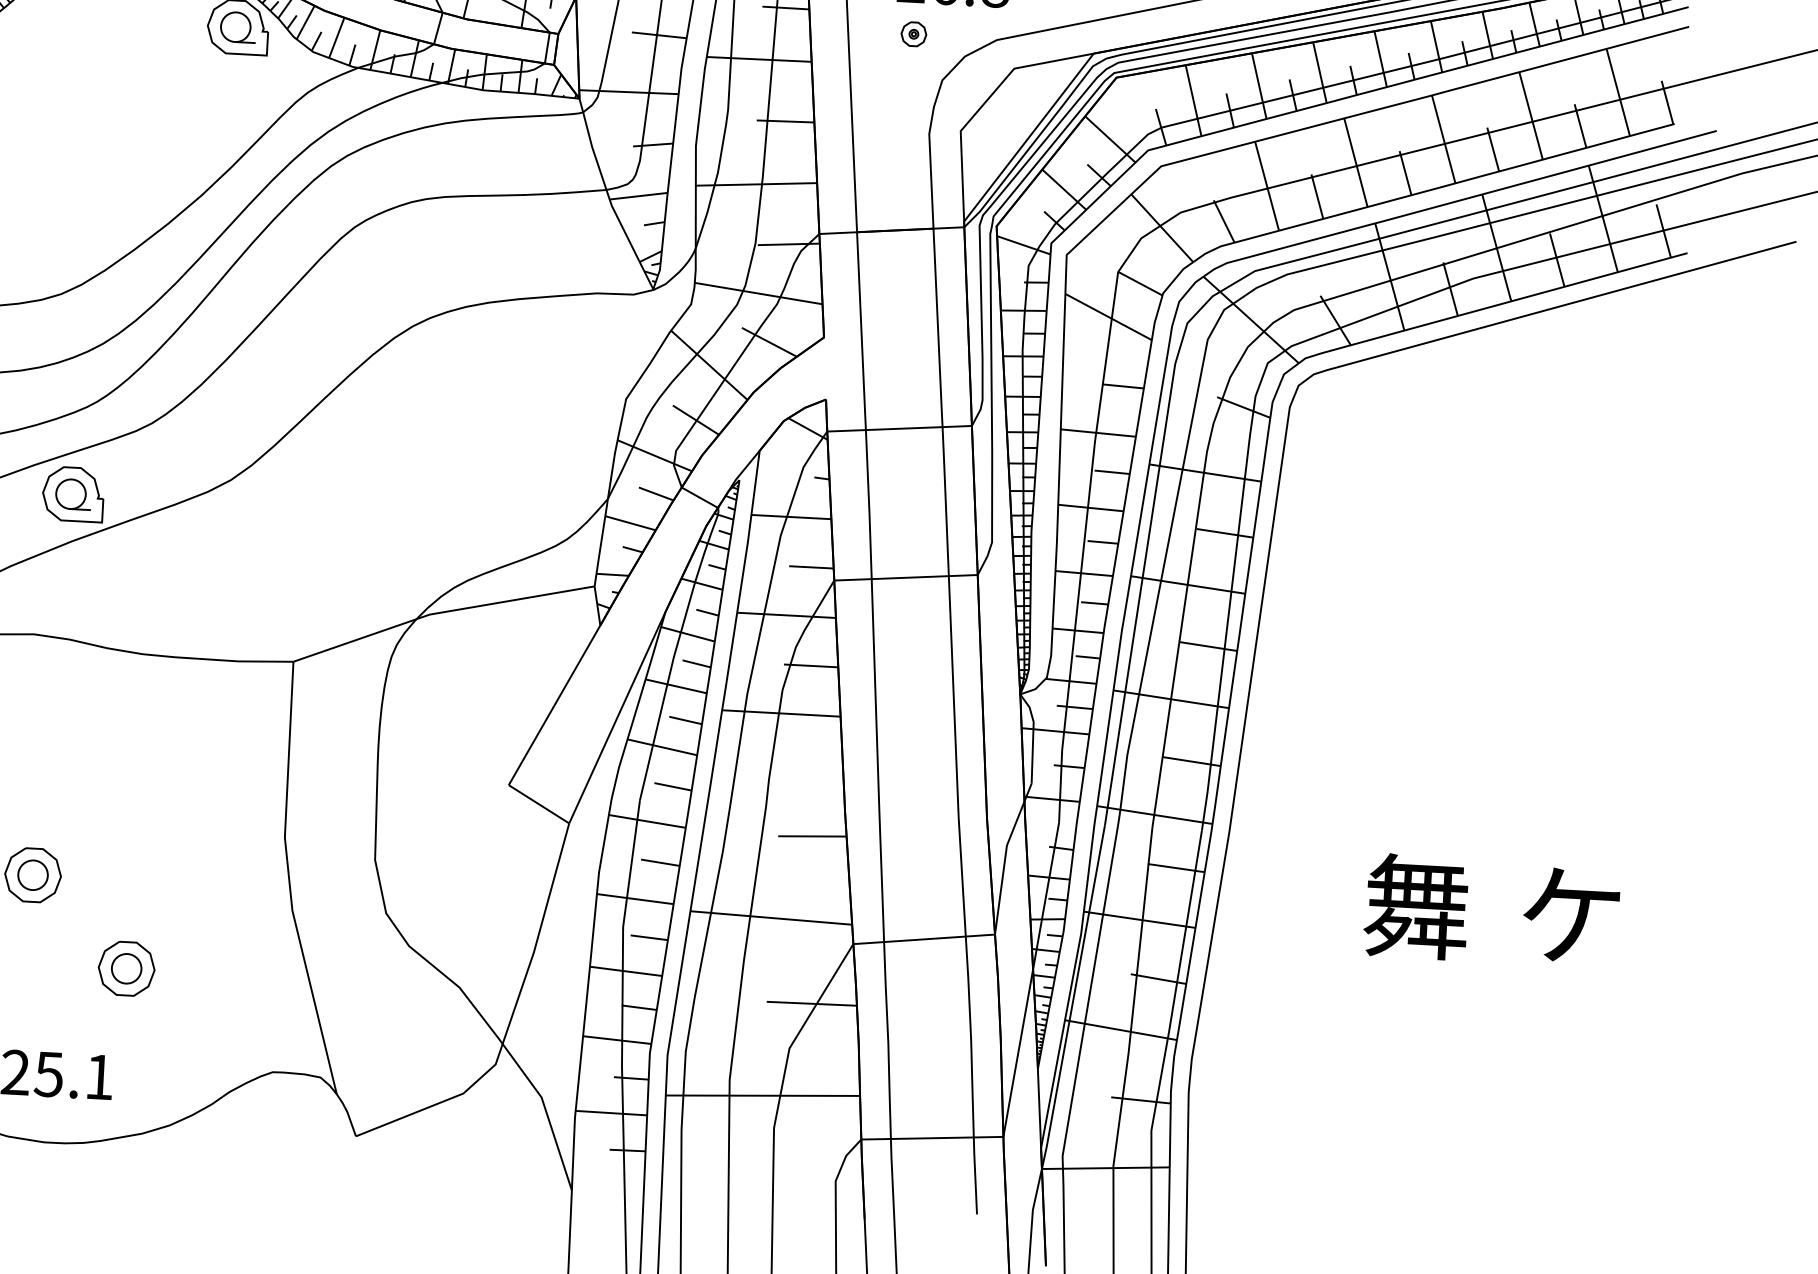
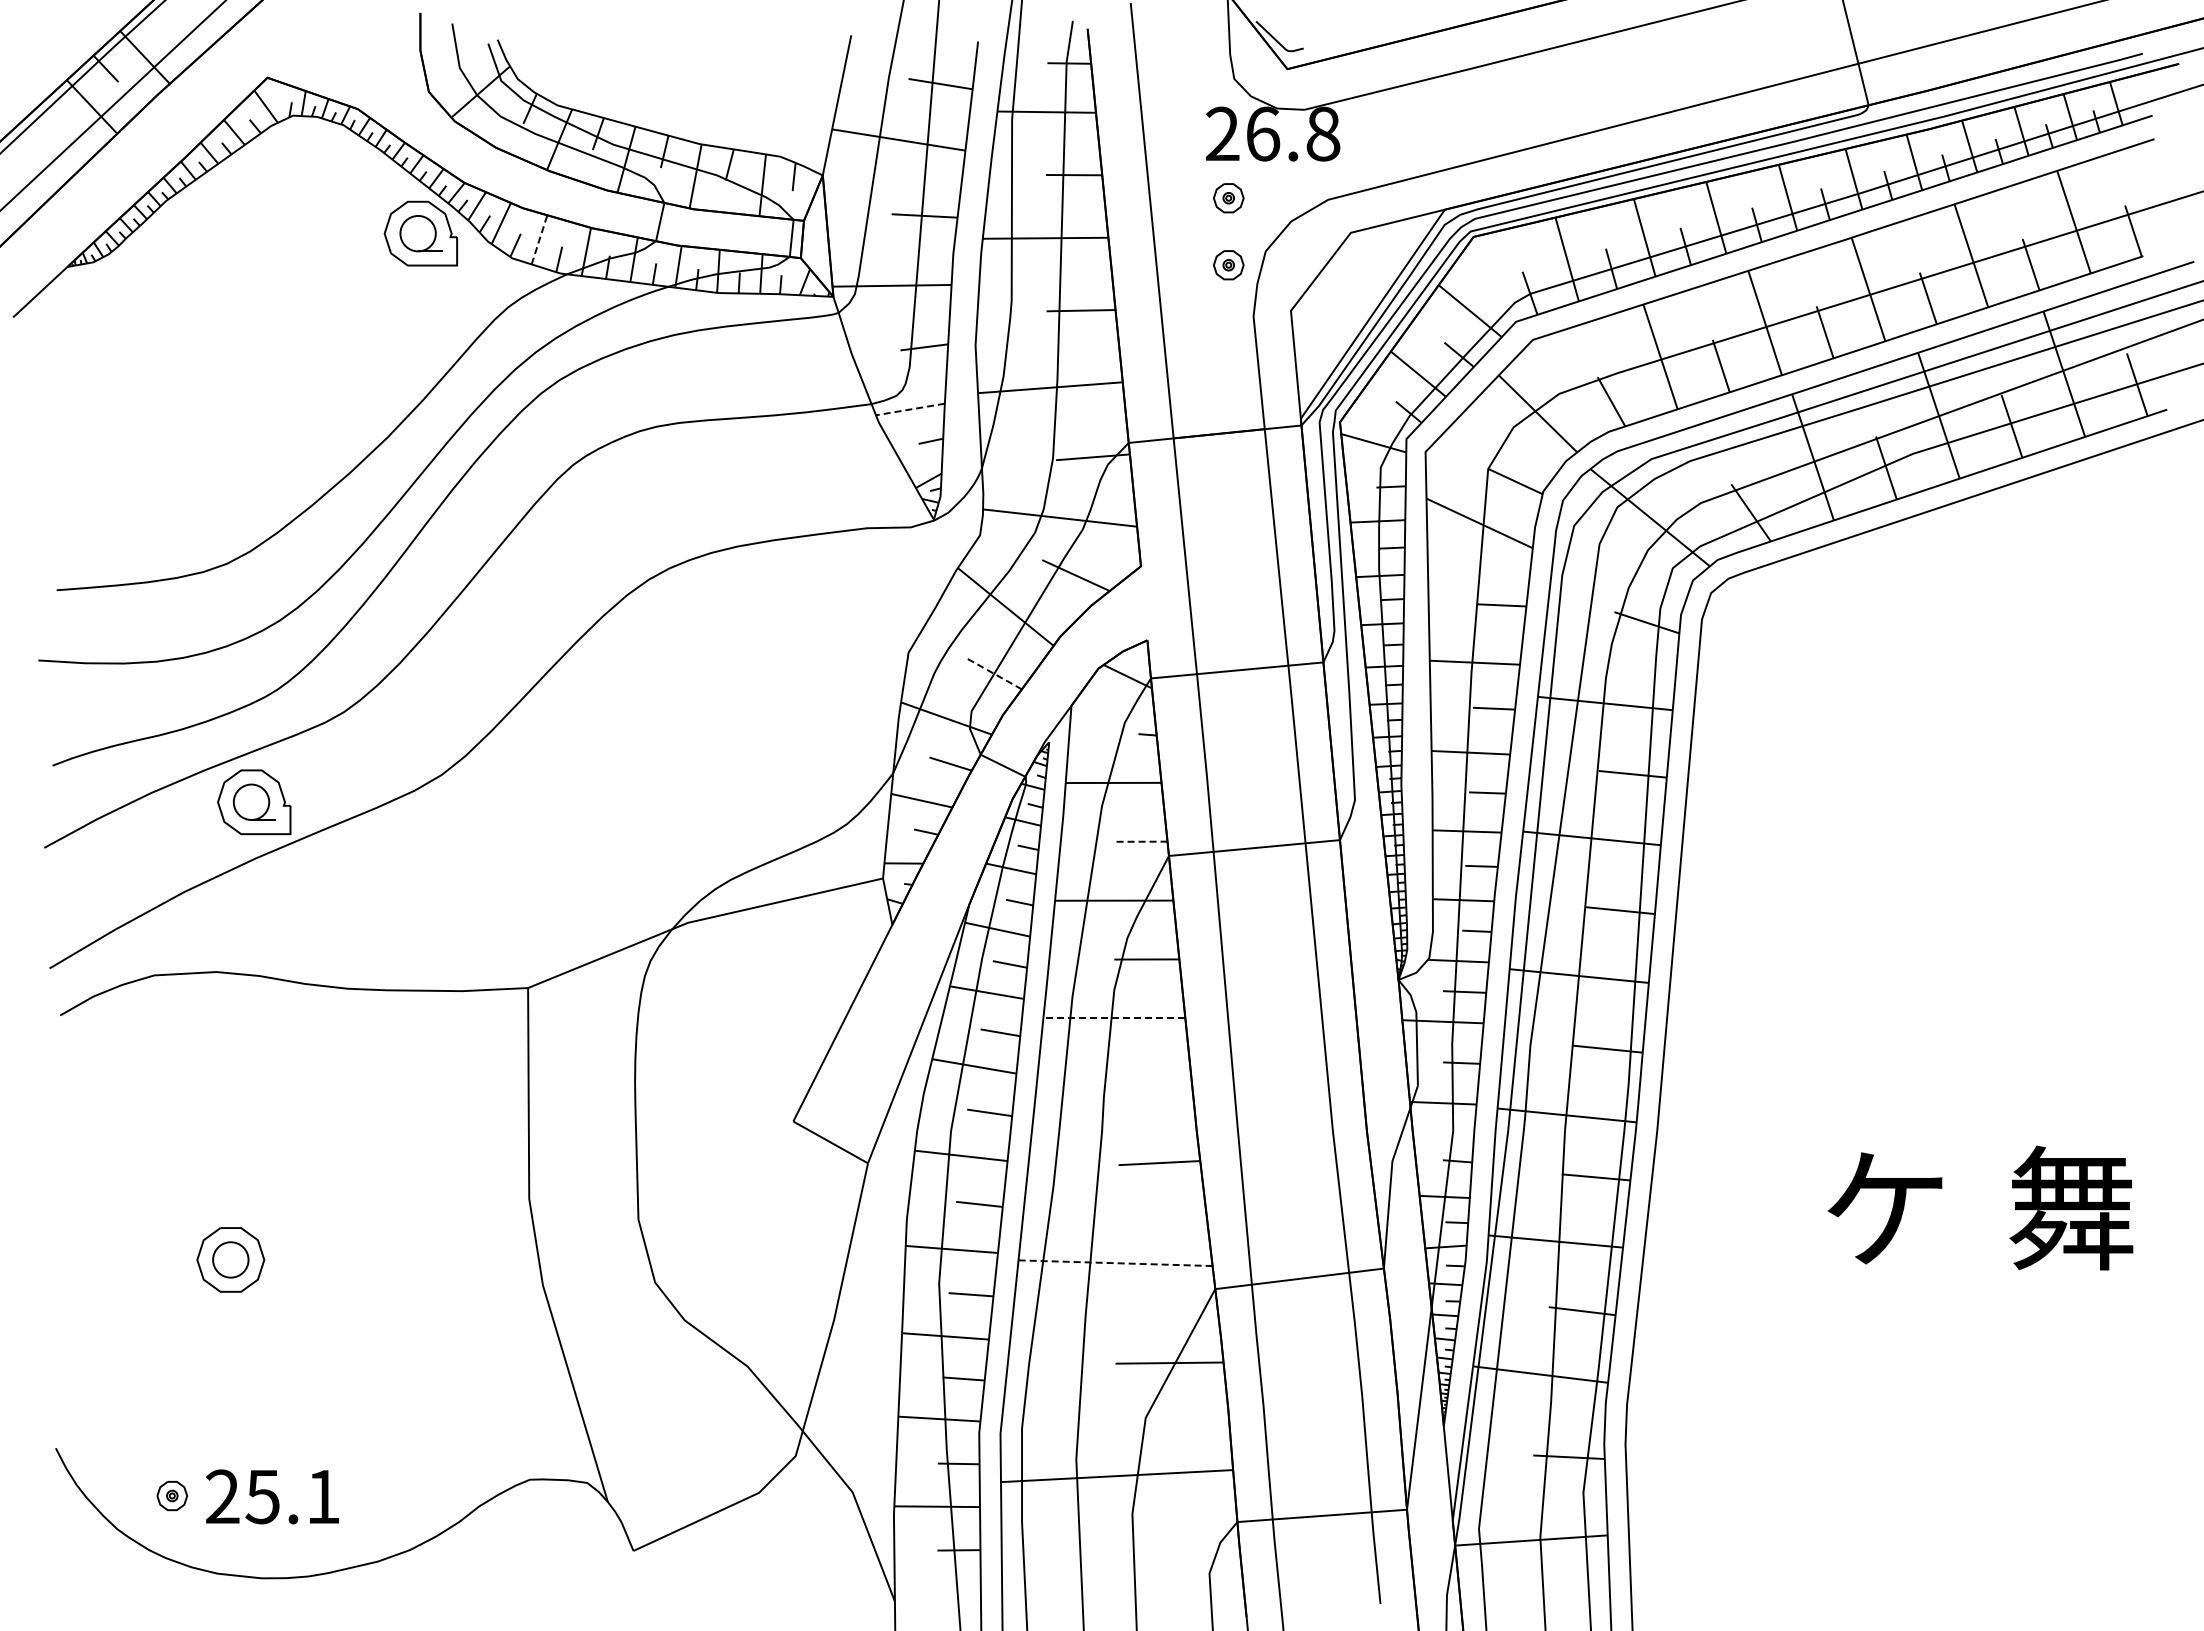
line: (336, 37) -> (539, 239), solid -> dashed
part: (910, 90) -> (1228, 265), added
line: (638, 196) -> (910, 409), solid -> dashed
line: (696, 420) -> (993, 673), solid -> dashed
line: (811, 567) -> (1140, 841), solid -> dashed
line: (781, 713) -> (1114, 1018), solid -> dashed
text: (1416, 906) -> (1885, 1207), 舞 -> ケ
text: (1571, 914) -> (2071, 1207), ケ -> 舞
line: (771, 918) -> (1115, 1263), solid -> dashed
part: (126, 968) -> (348, 1365), removed

